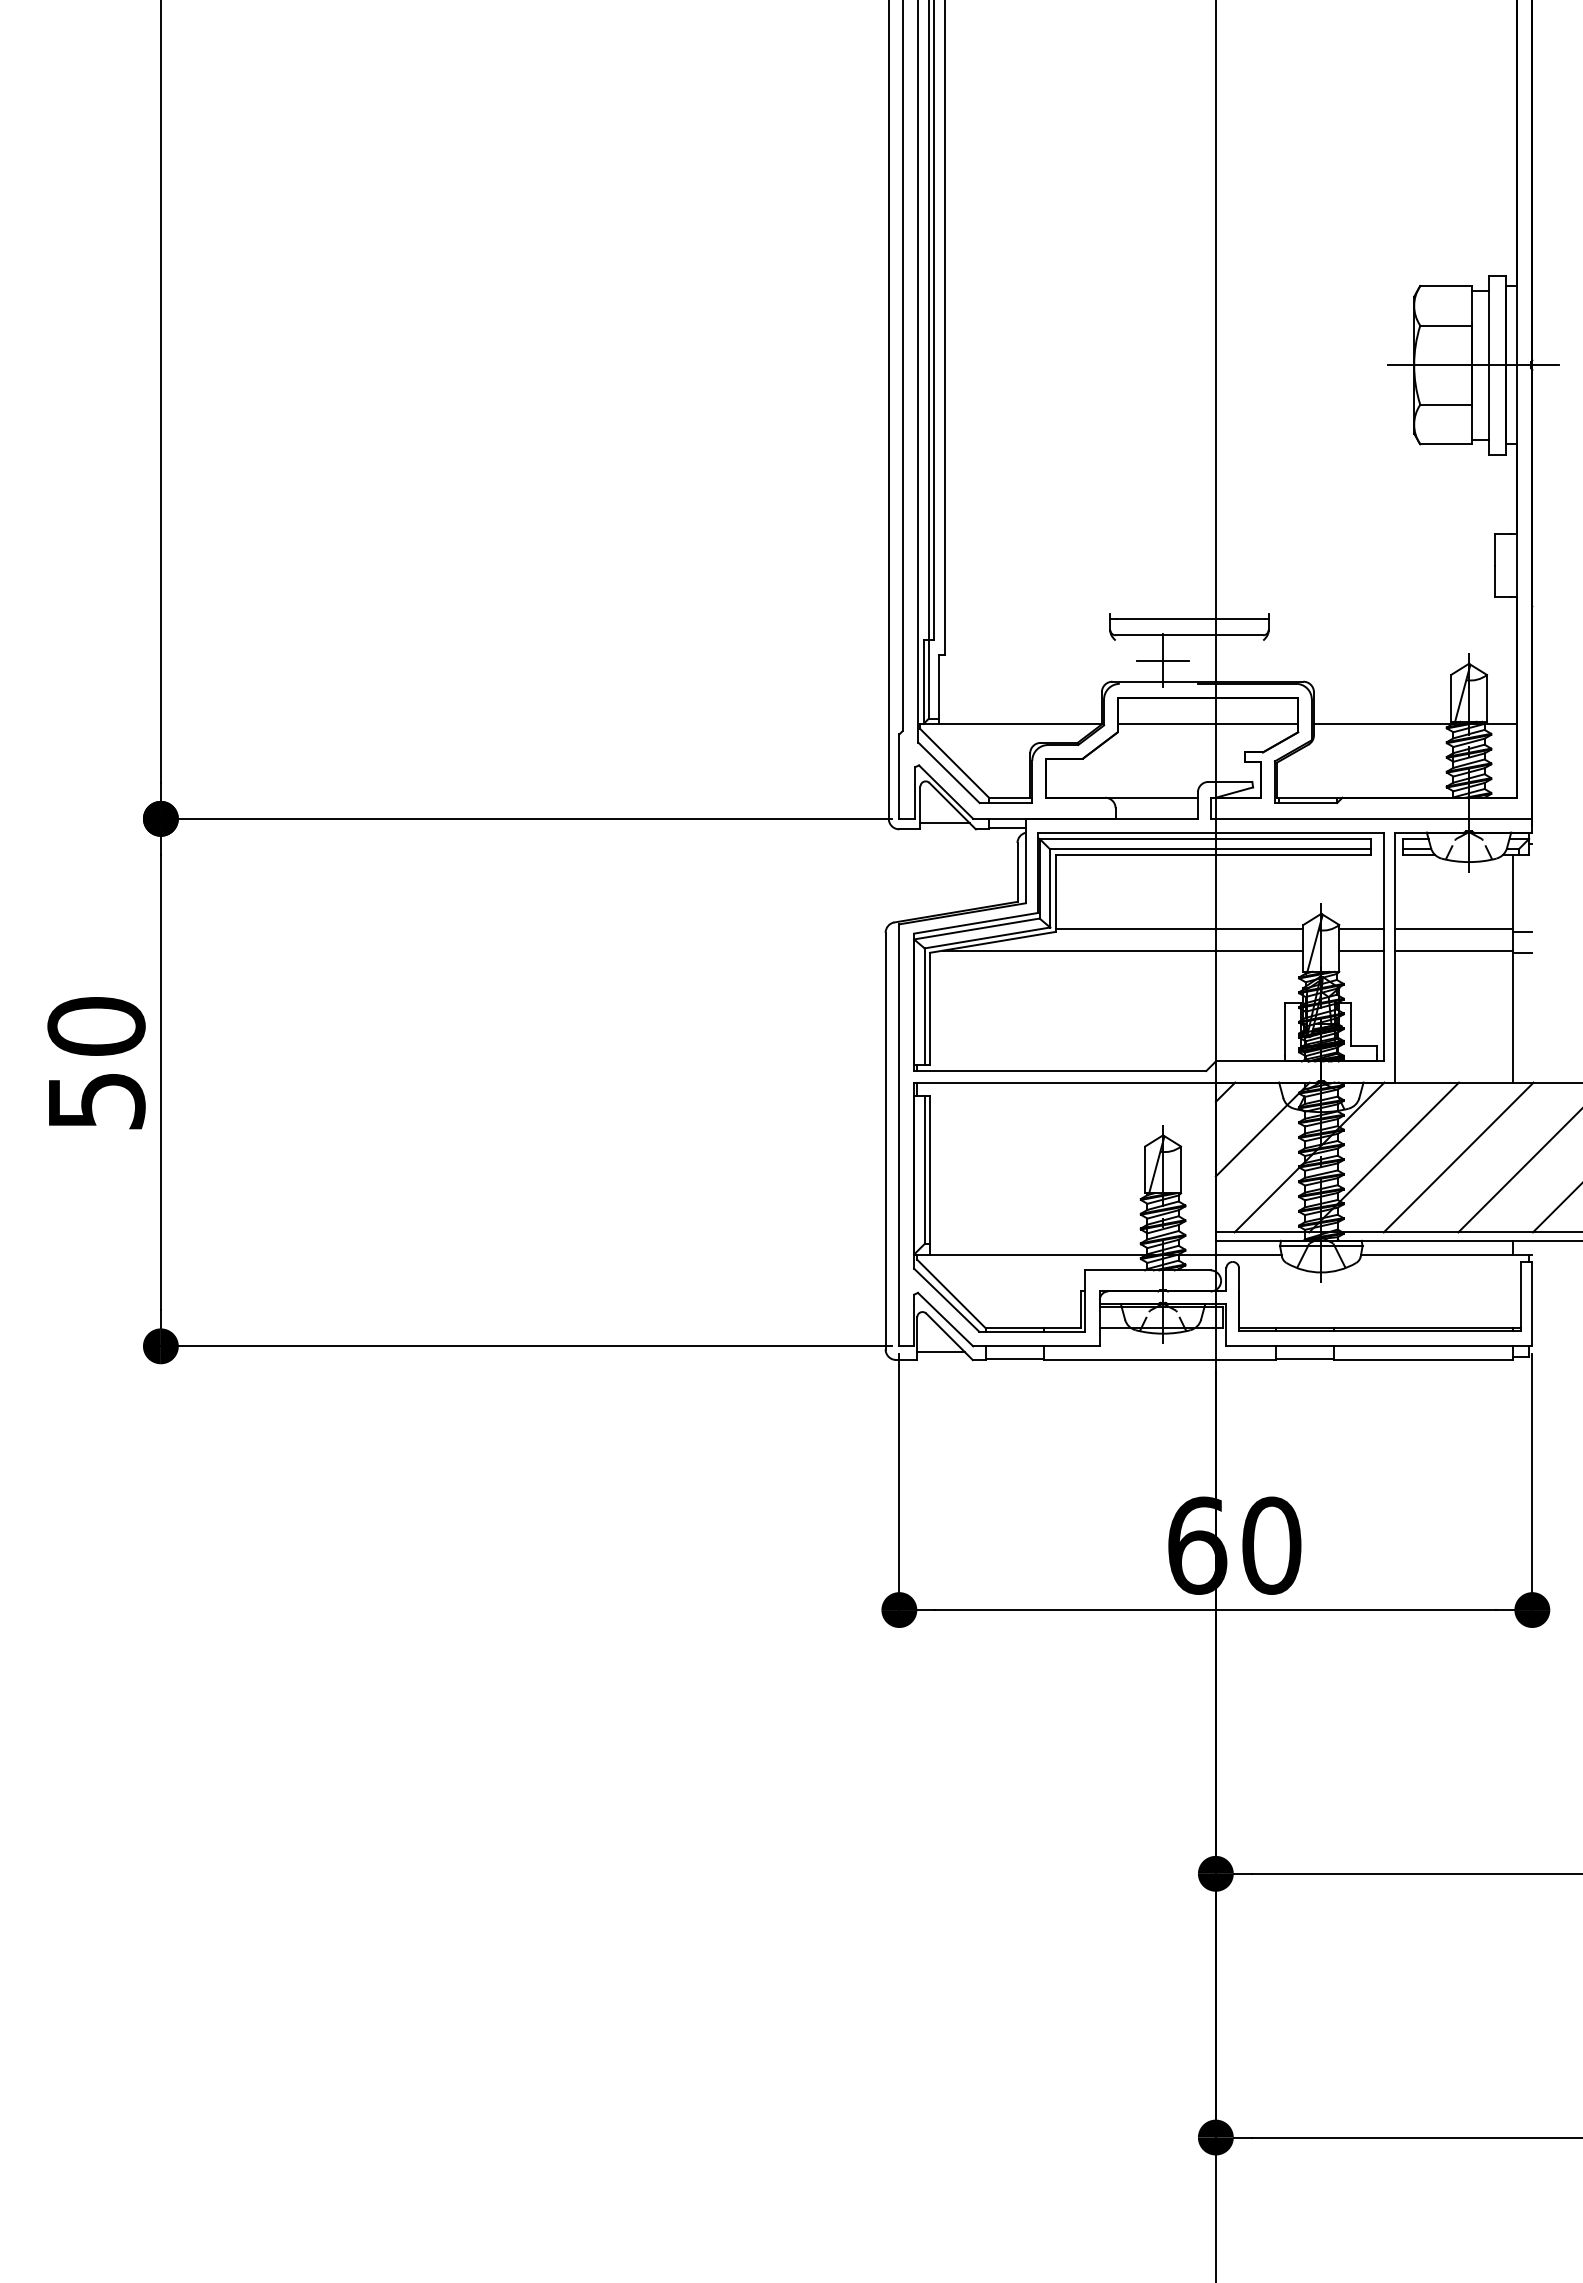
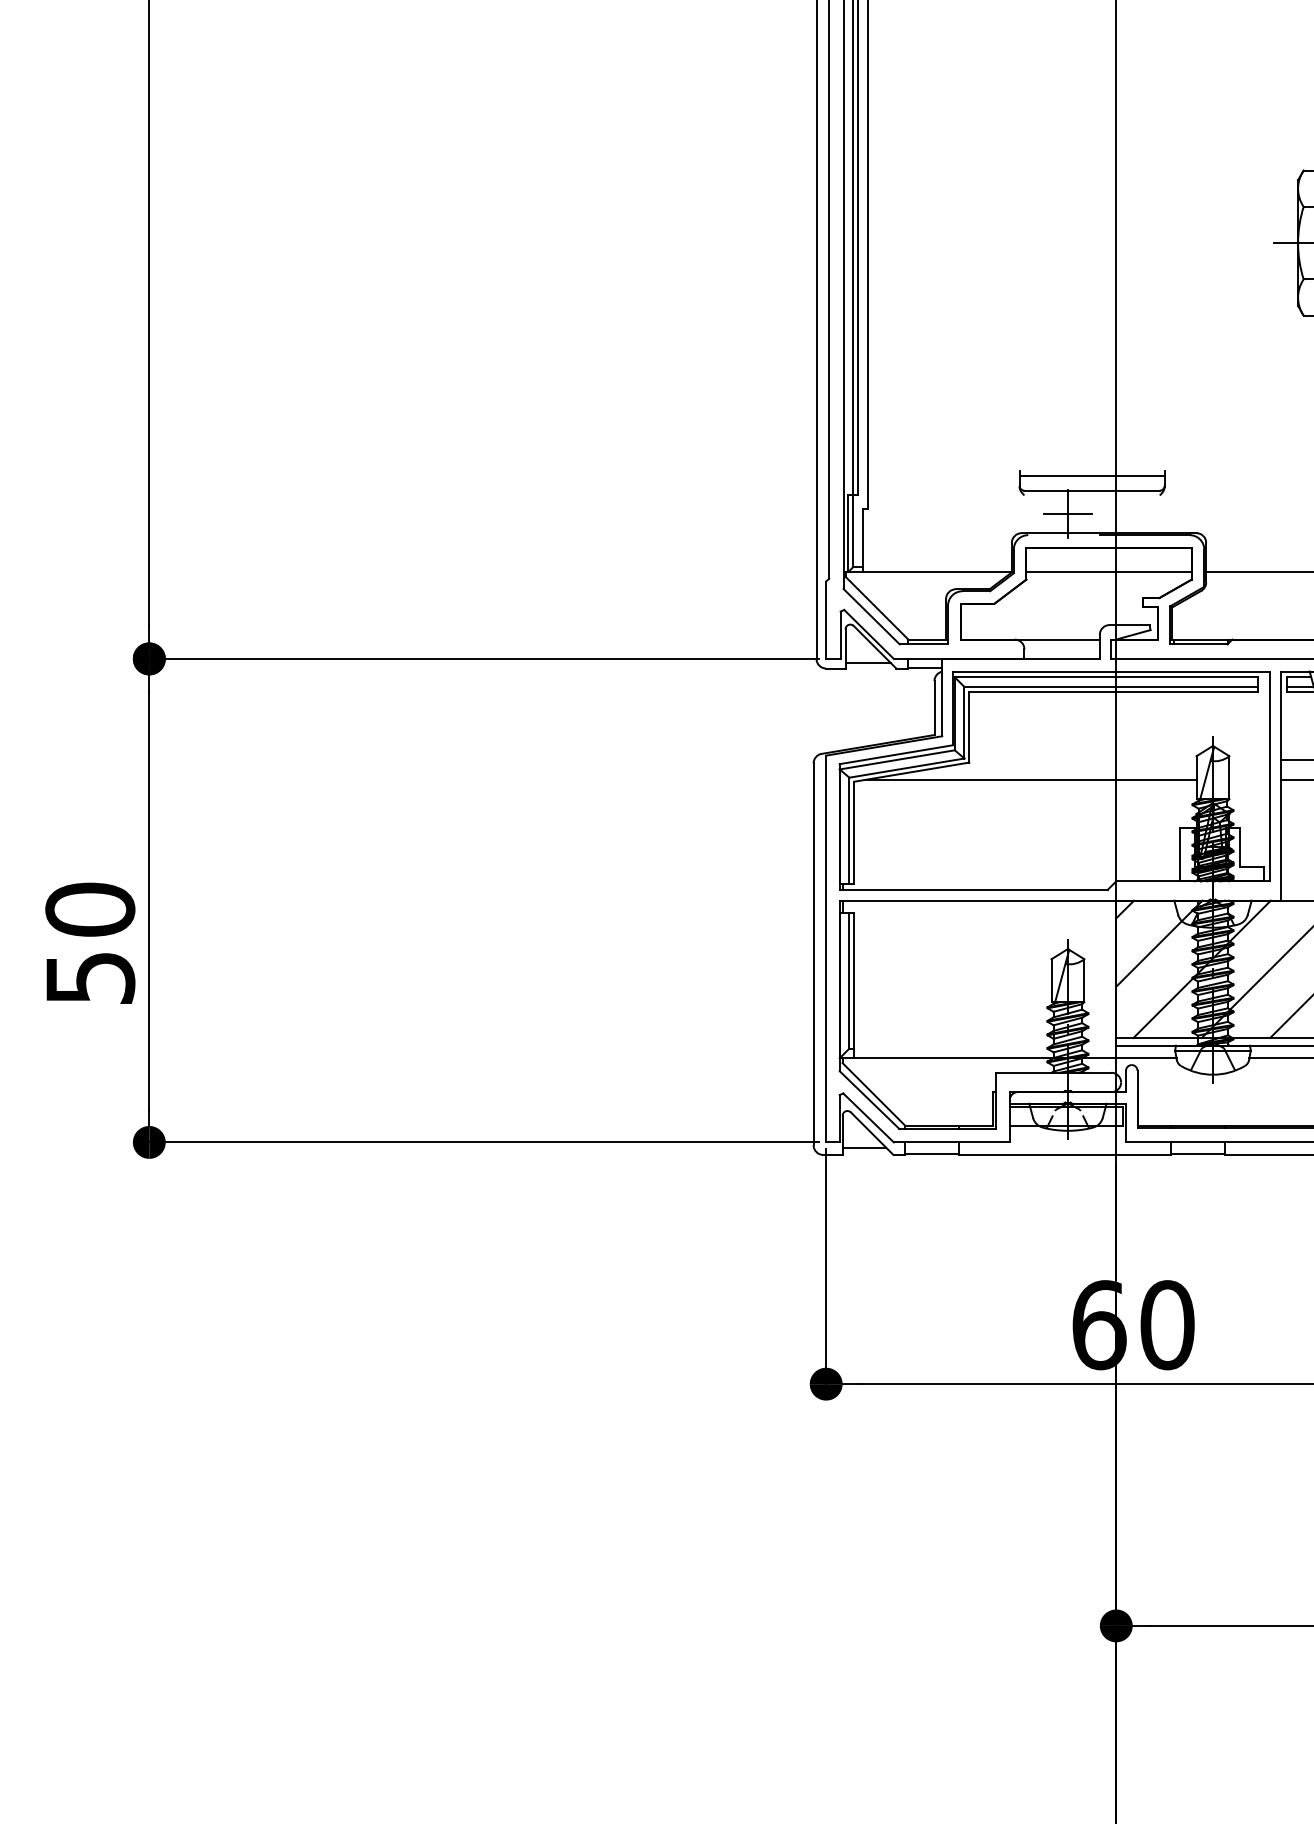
line: (1179, 928) -> (1082, 759), removed
line: (1361, 928) -> (1249, 759), removed
line: (1361, 950) -> (1249, 779), removed
text: (96, 1063) -> (90, 943), moved

